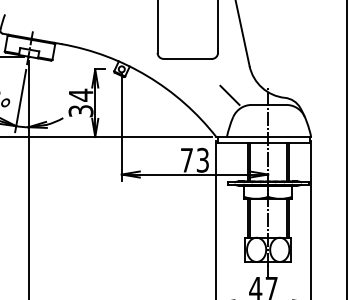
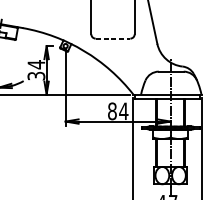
line: (188, 58) -> (113, 38), solid -> dashed
line: (229, 94) -> (142, 64), removed
text: (194, 159) -> (117, 110), 73 -> 84

